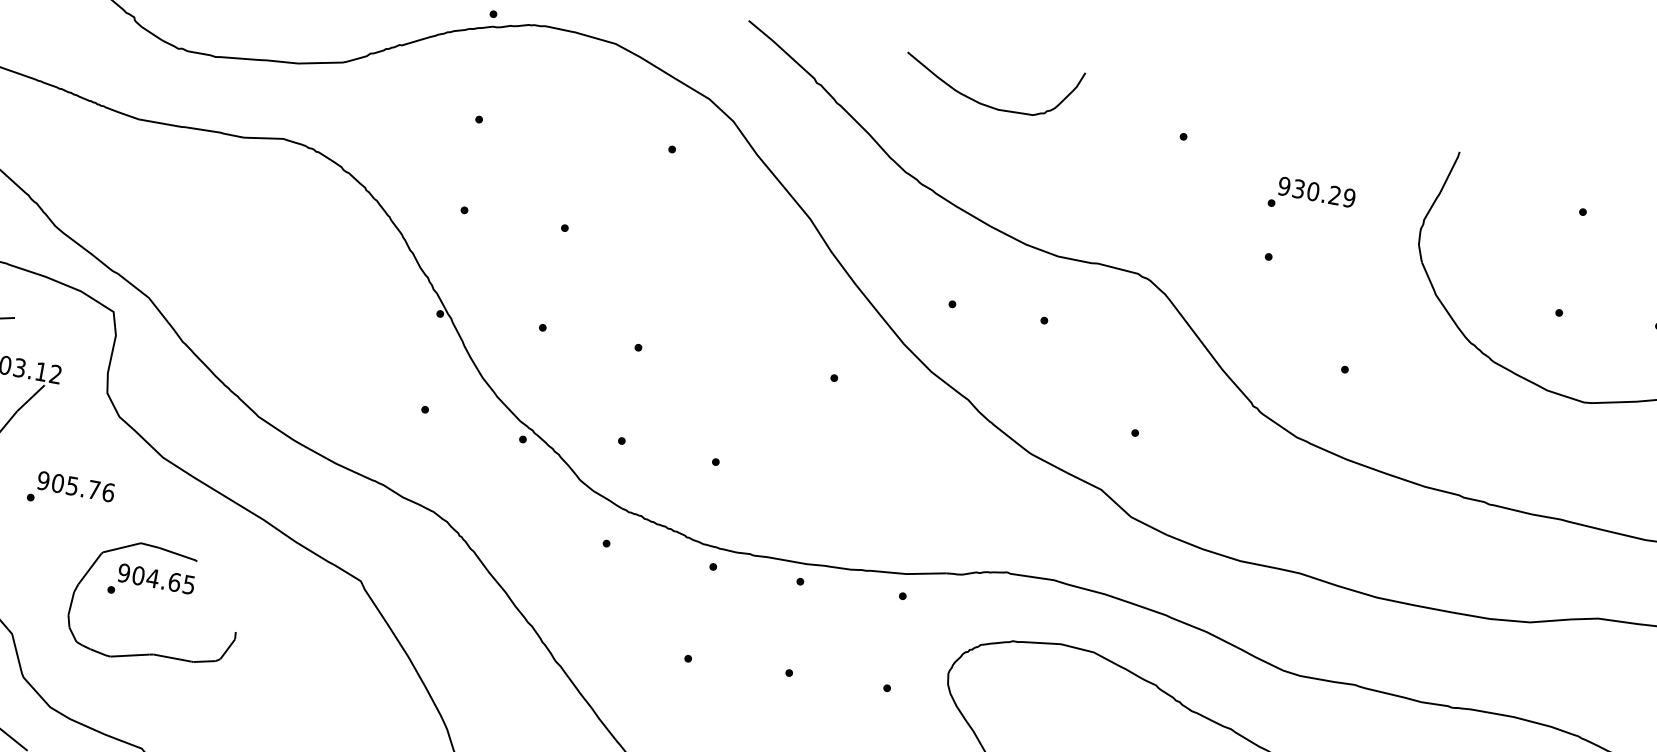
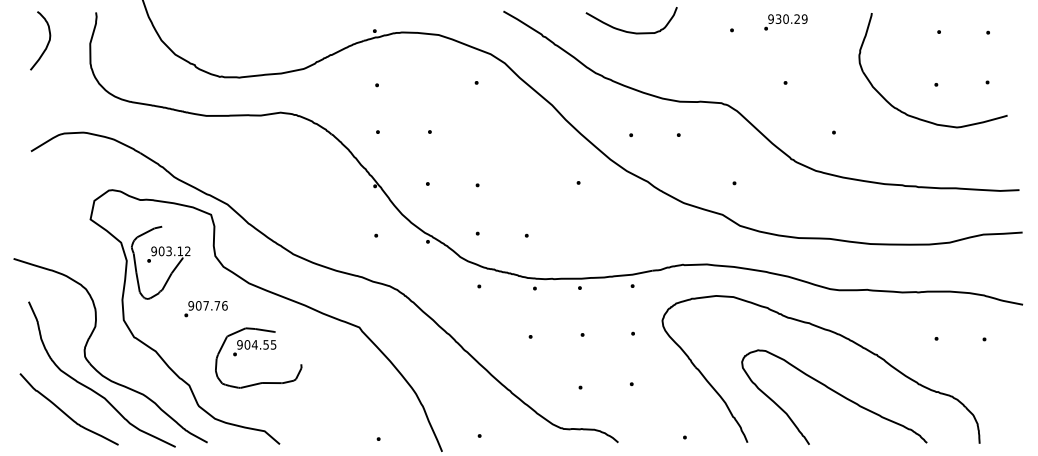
text: (1311, 197) -> (785, 22), moved
text: (71, 485) -> (205, 305), 905.76 -> 907.76
text: (175, 581) -> (266, 344), 904.65 -> 904.55

